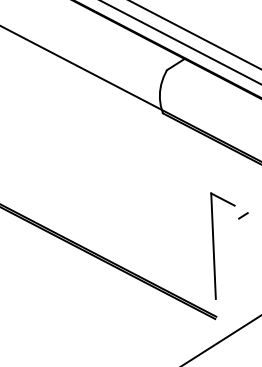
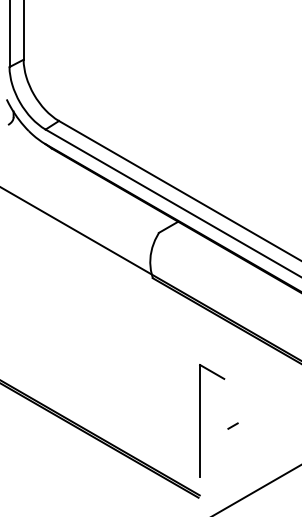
line: (242, 215) -> (232, 425), moved

